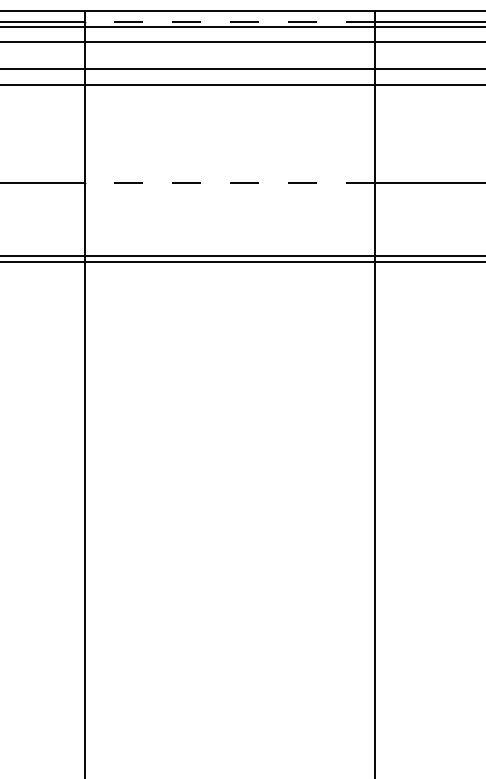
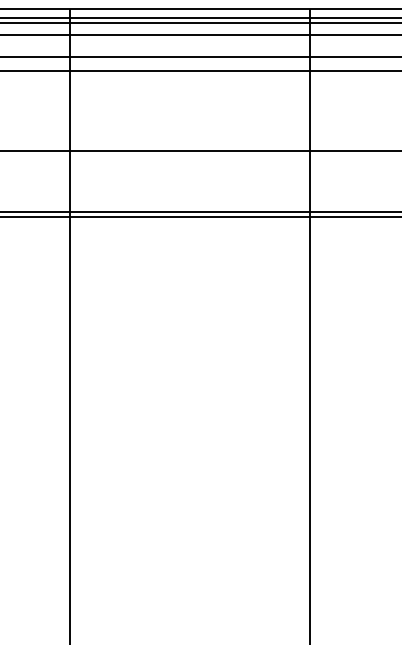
line: (229, 22) -> (189, 18), dashed -> solid
line: (229, 182) -> (189, 151), dashed -> solid

